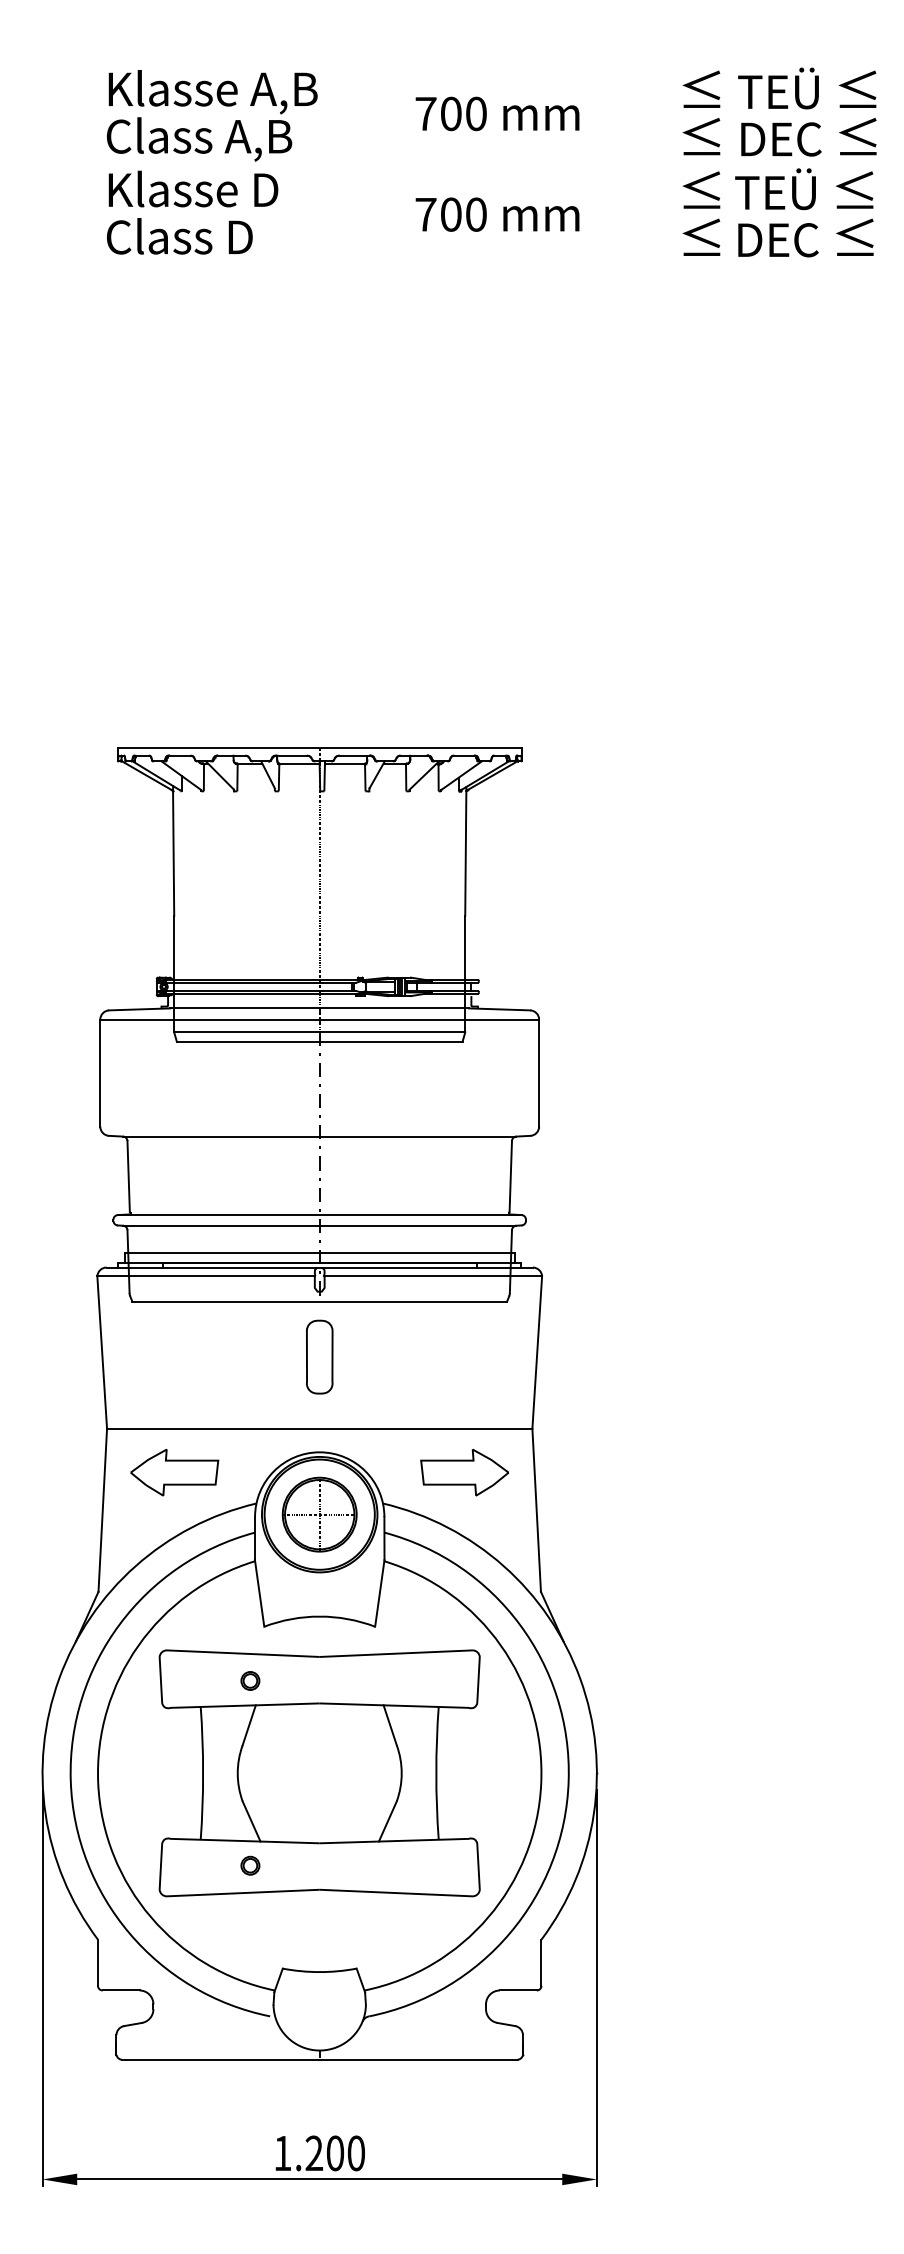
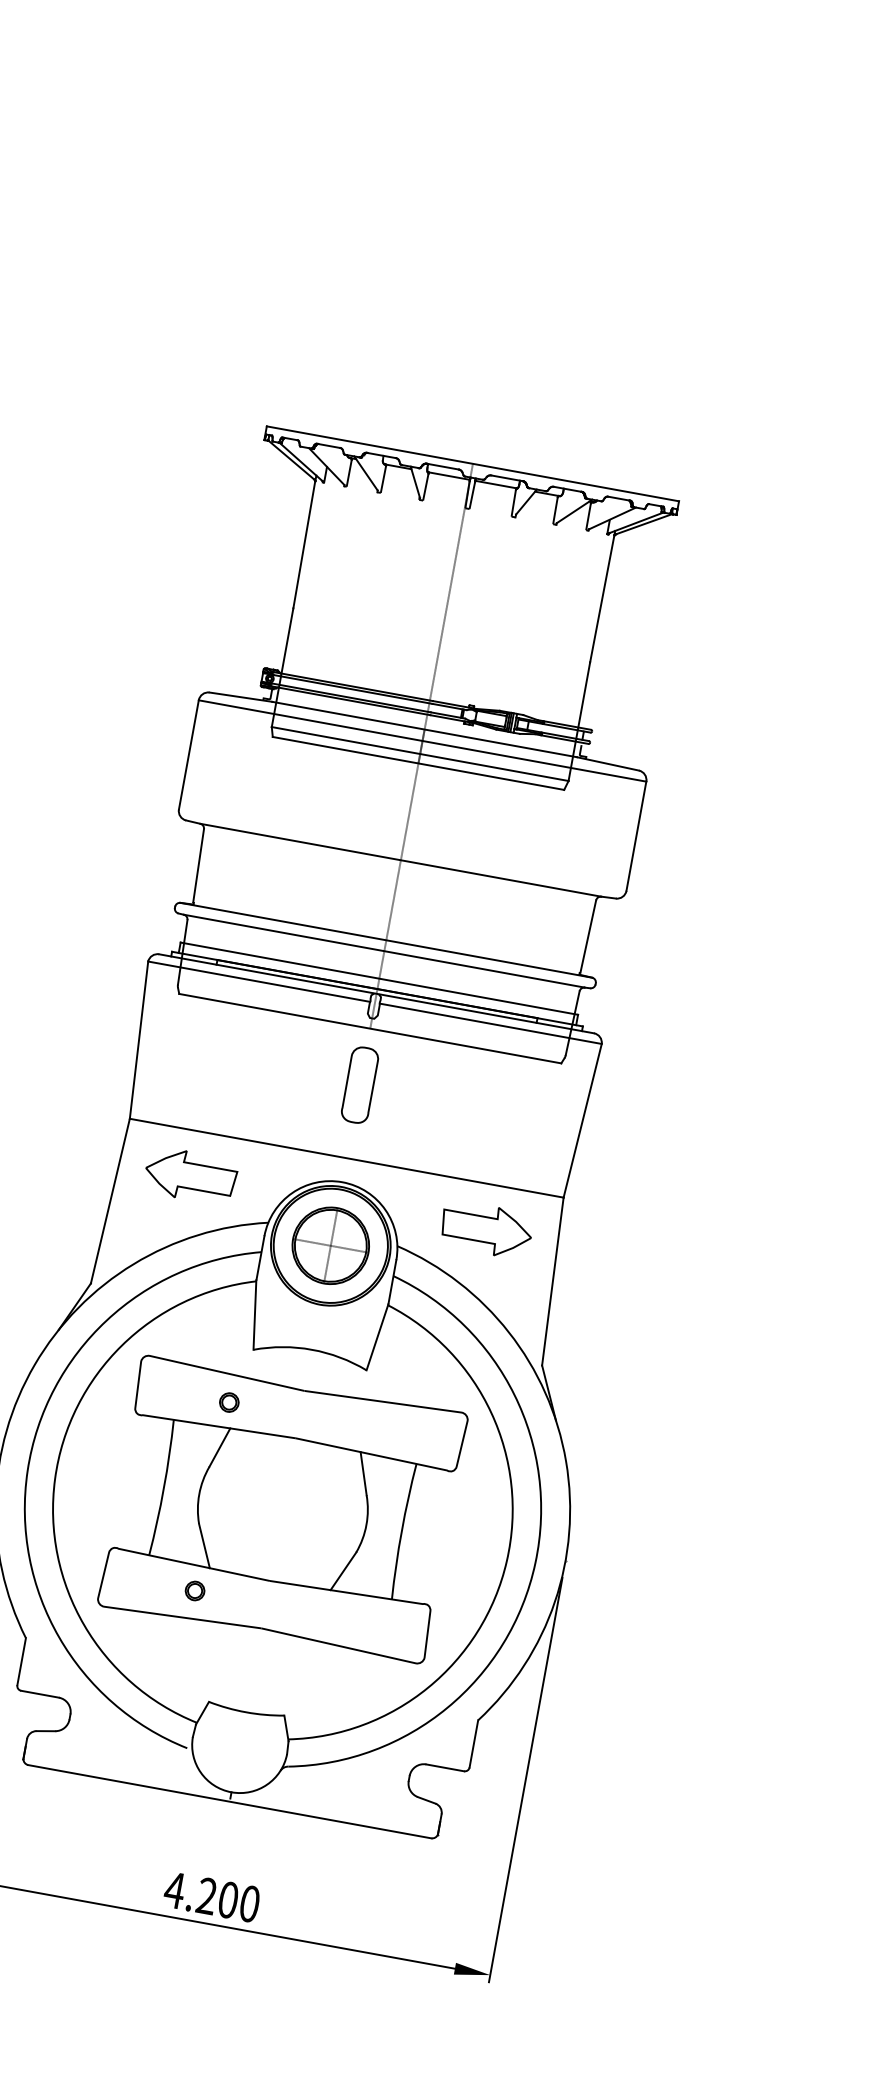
text: (282, 2153) -> (174, 1890), 1.200 -> 4.200

